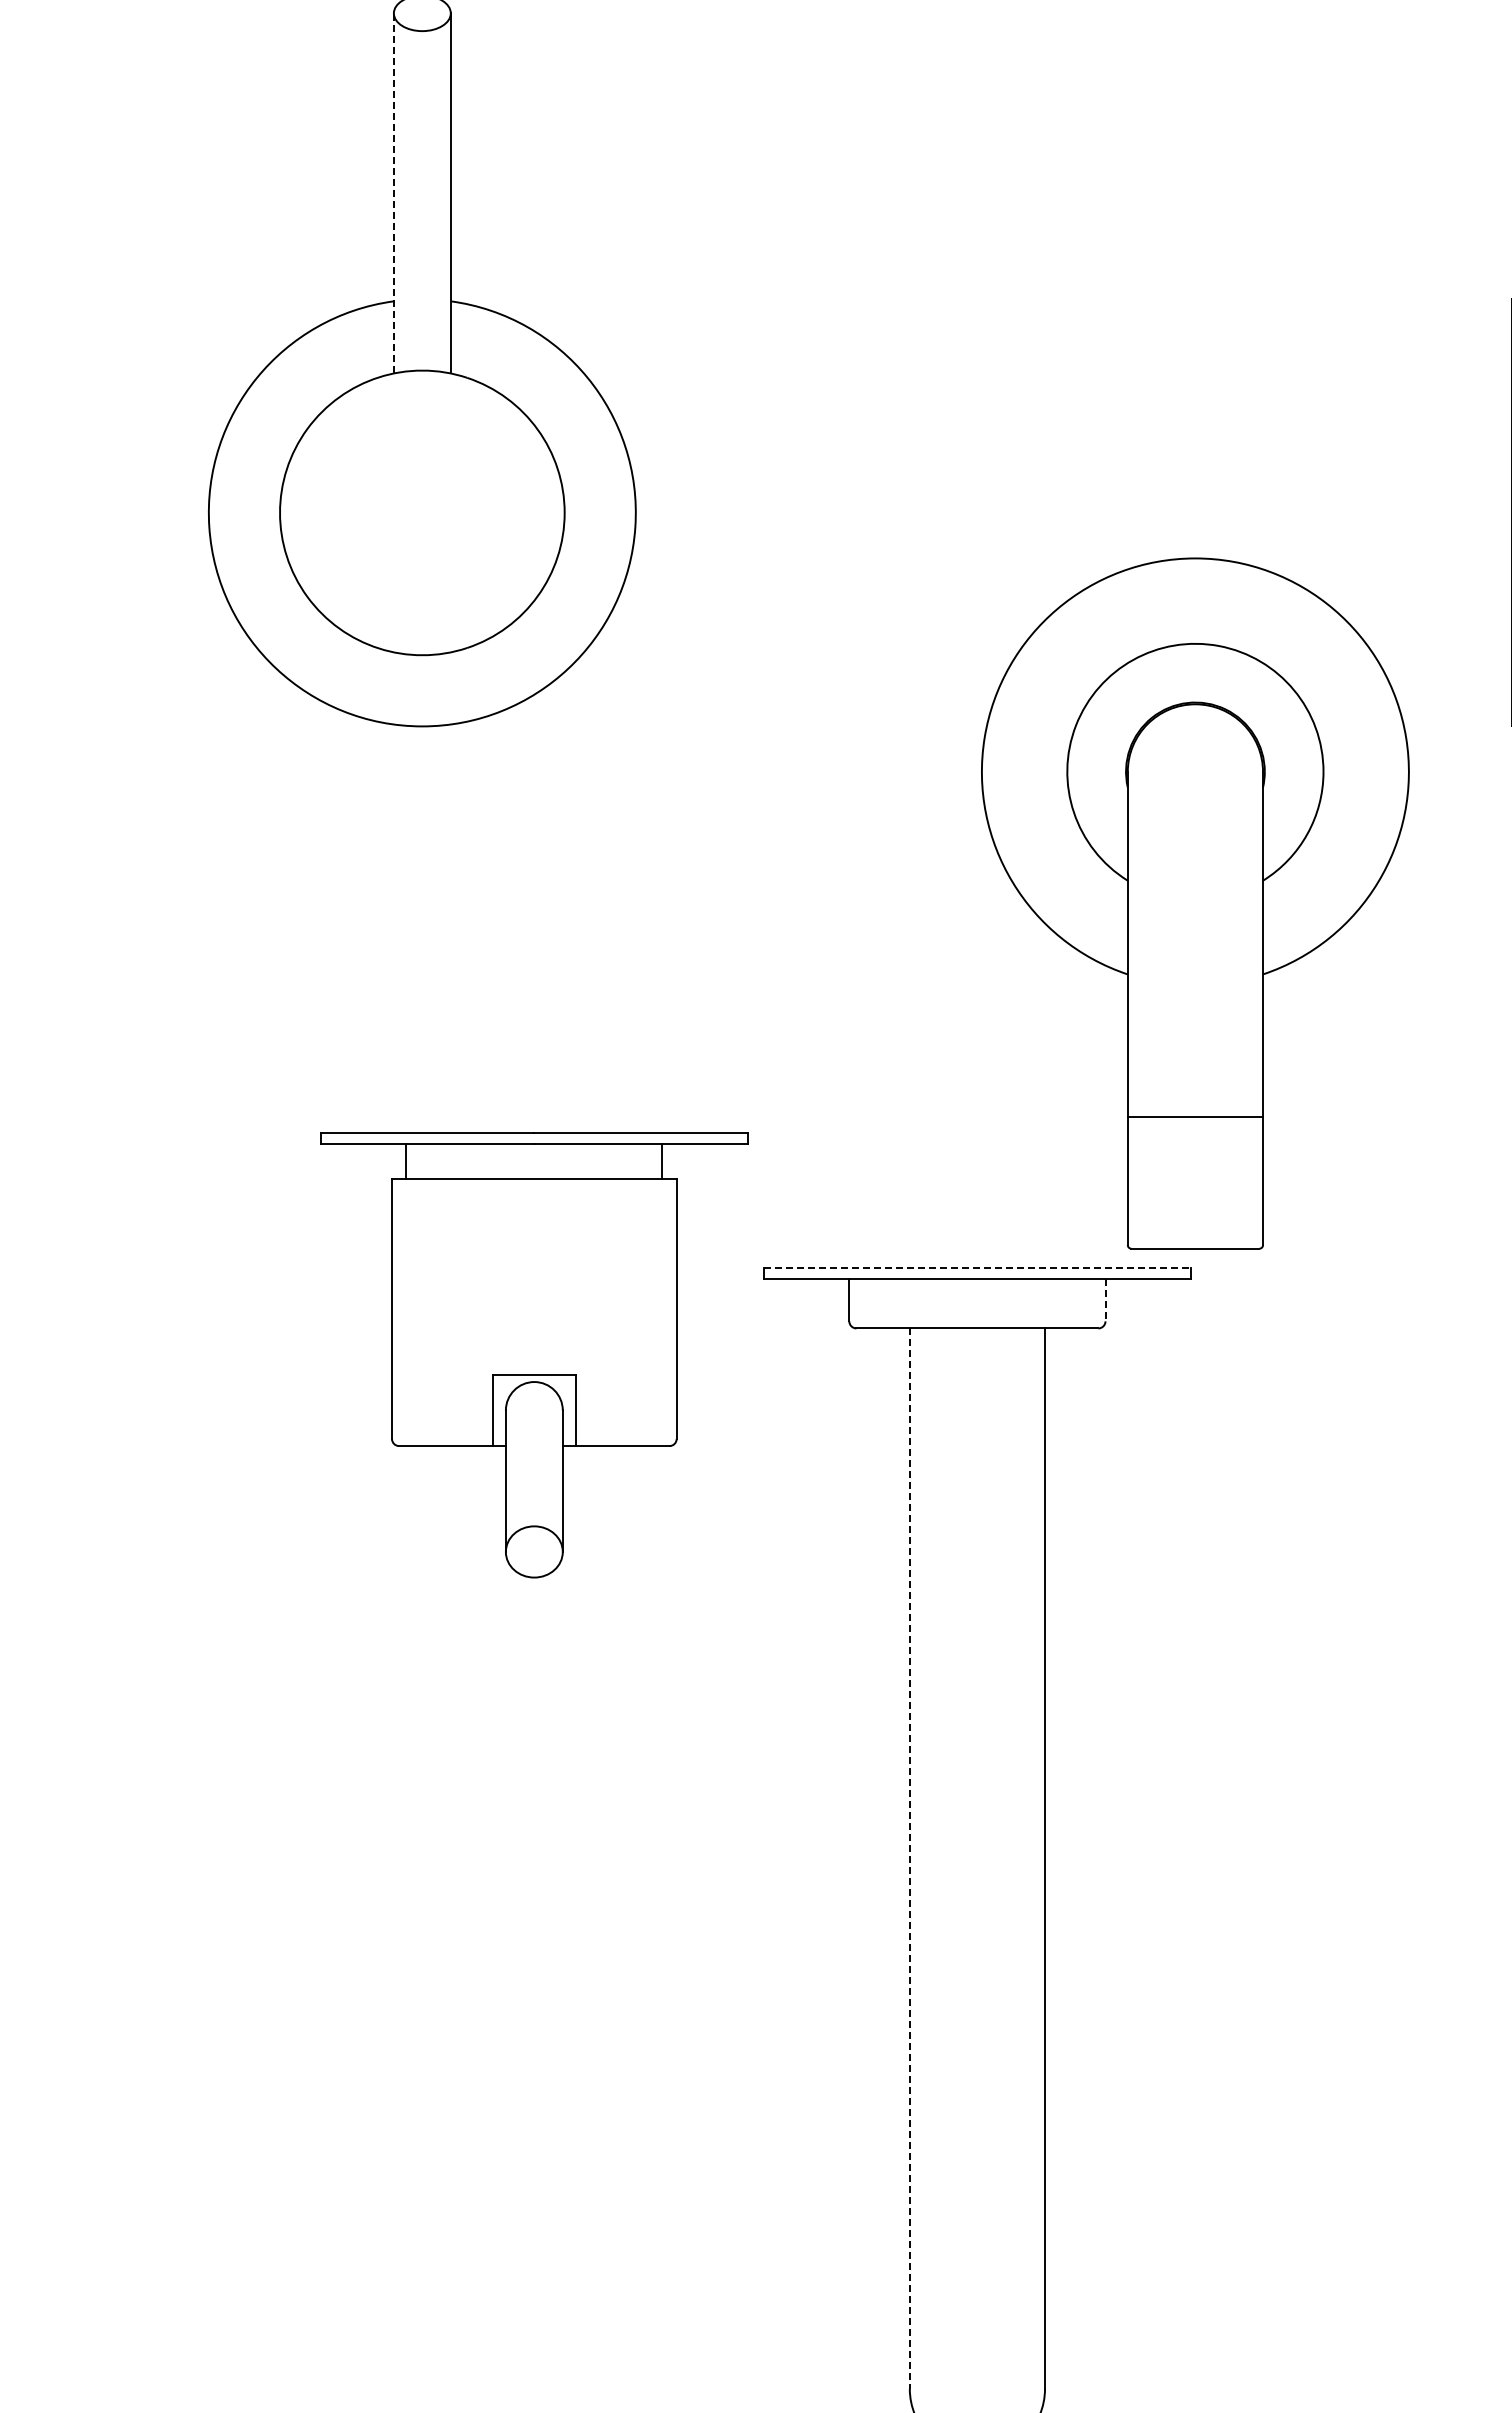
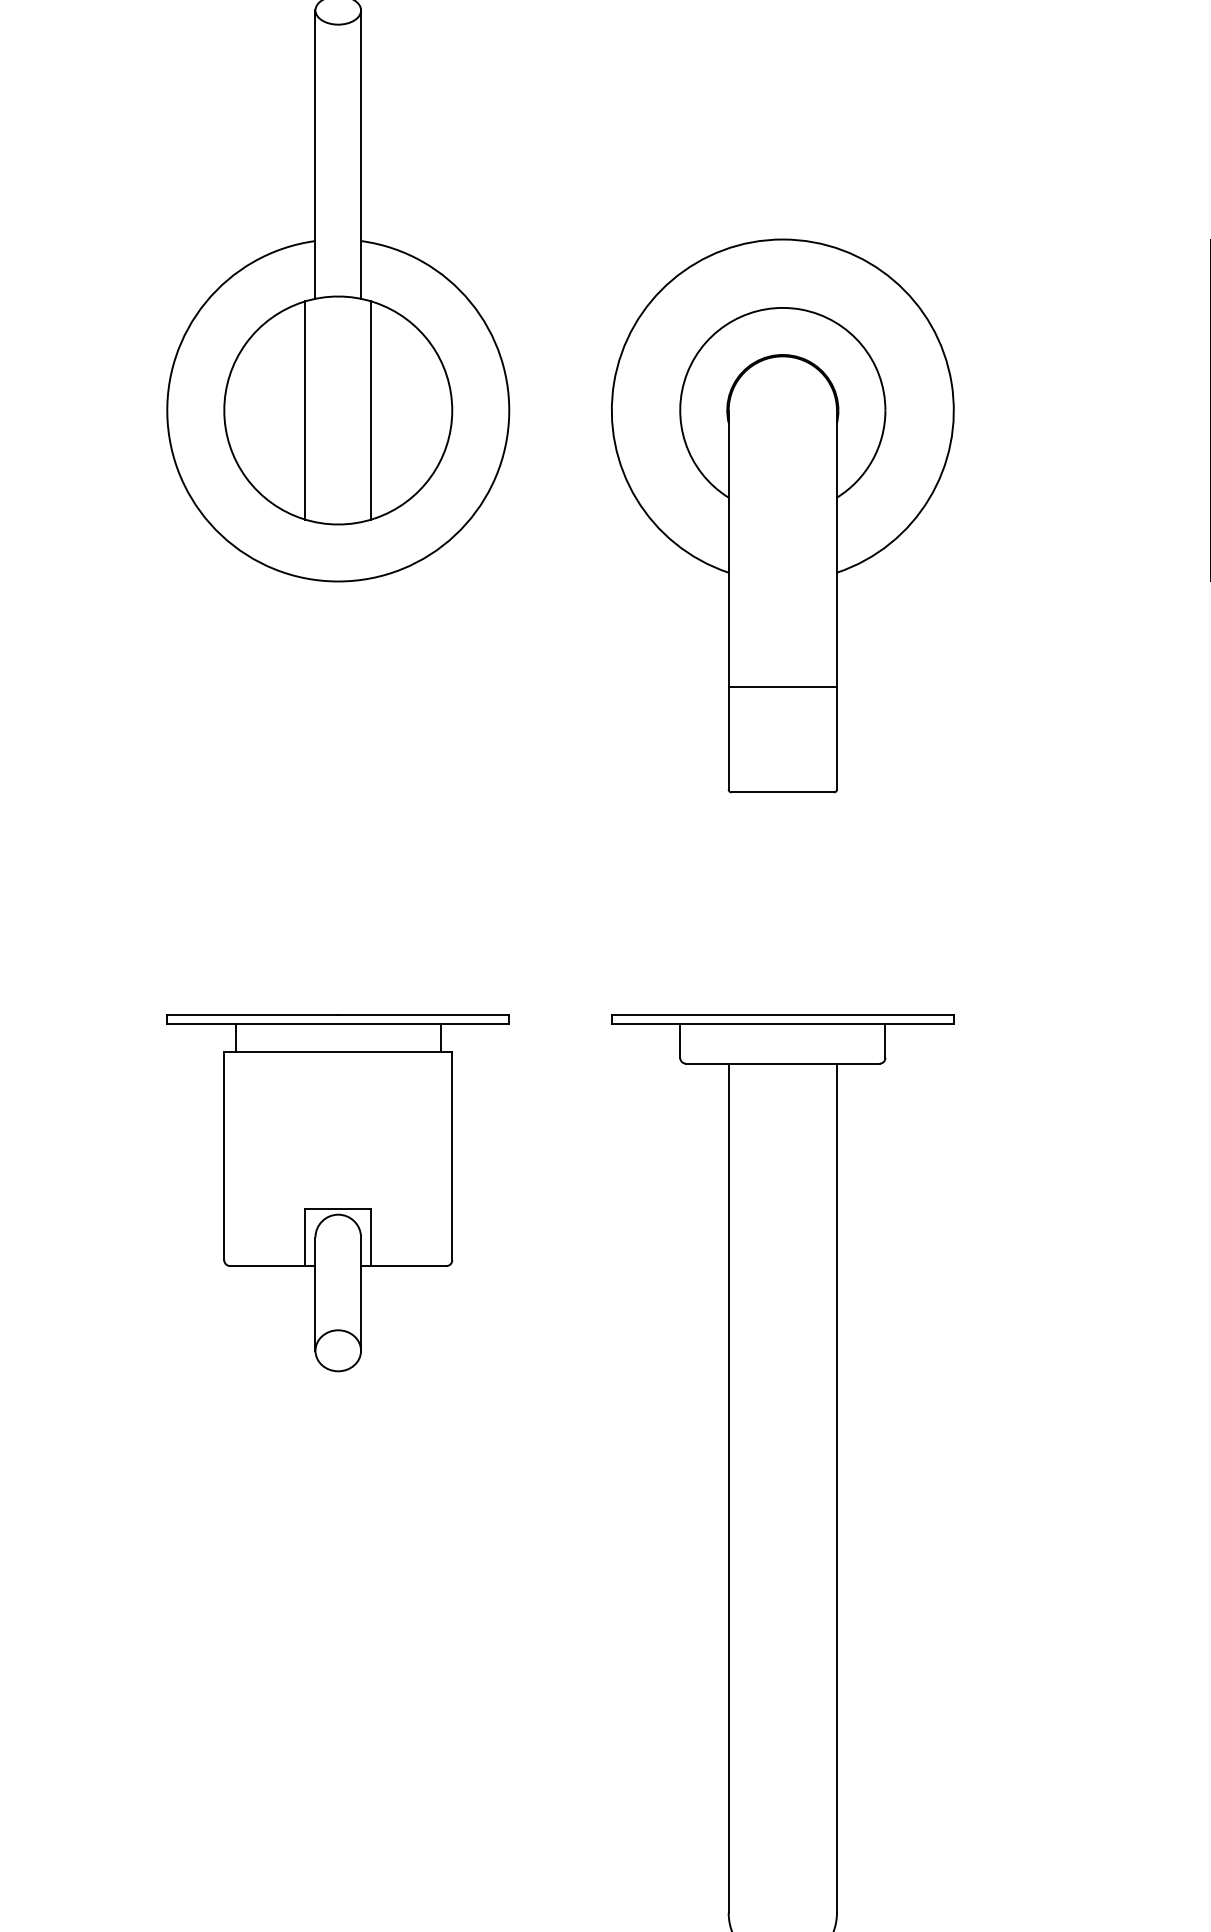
line: (393, 192) -> (315, 153), dashed -> solid
line: (381, 512) -> (305, 410), added
line: (463, 512) -> (371, 410), added
part: (1195, 903) -> (782, 515), moved
line: (977, 1267) -> (782, 1014), dashed -> solid
line: (1105, 1300) -> (885, 1041), dashed -> solid
part: (534, 1355) -> (338, 1193), moved
line: (909, 1859) -> (728, 1488), dashed -> solid

